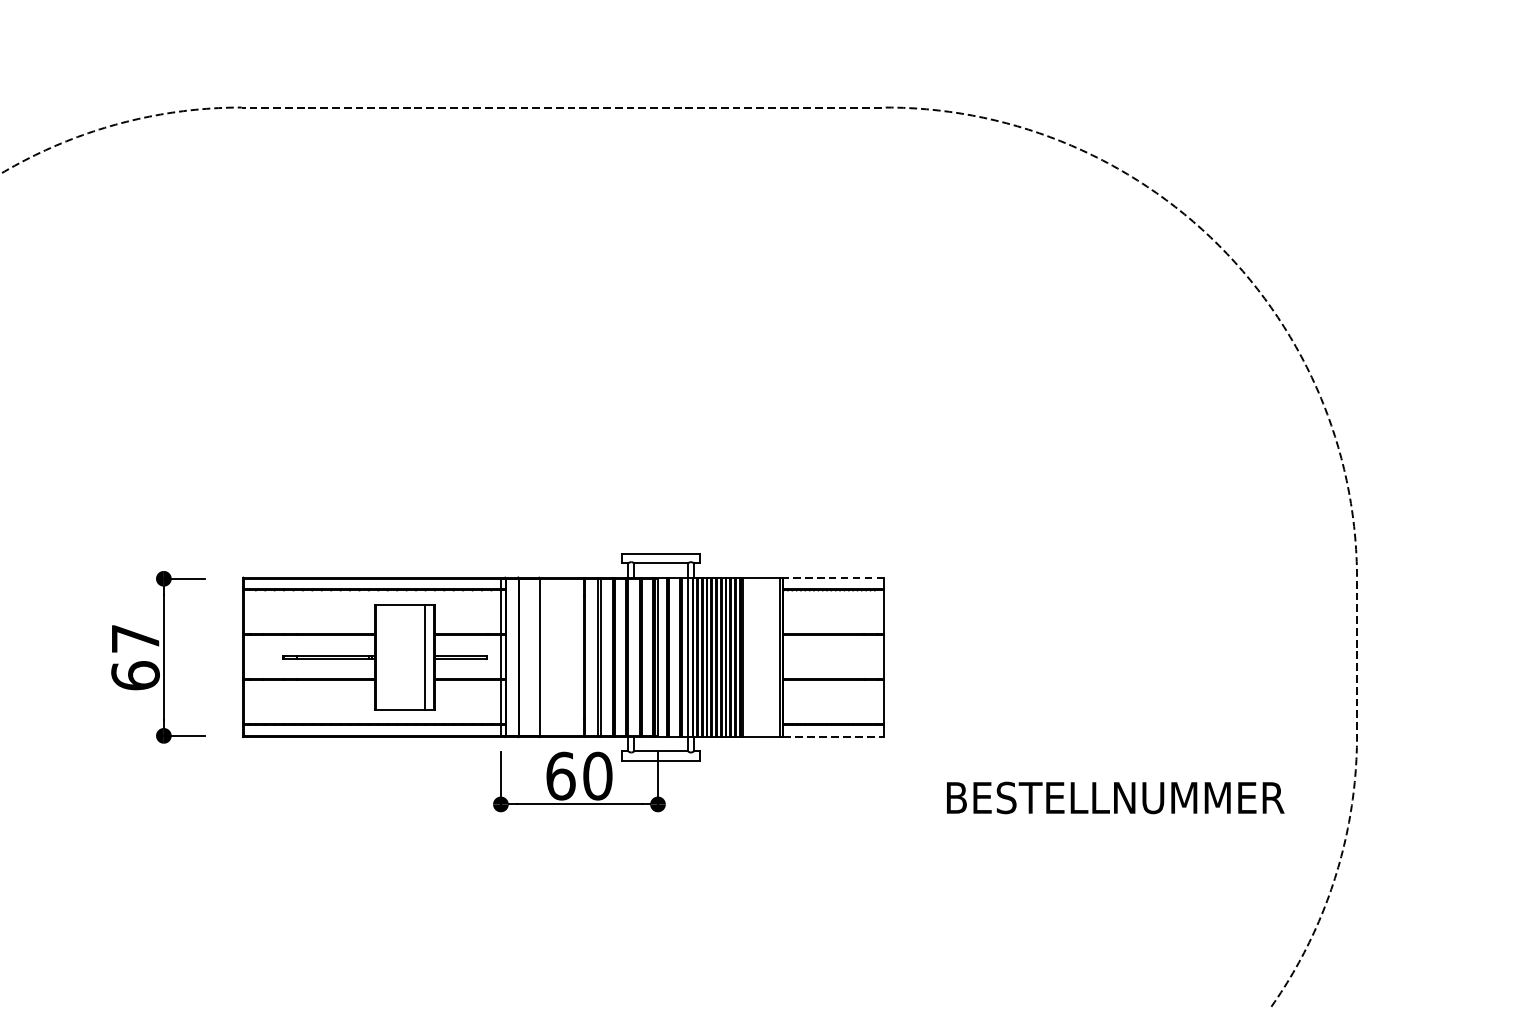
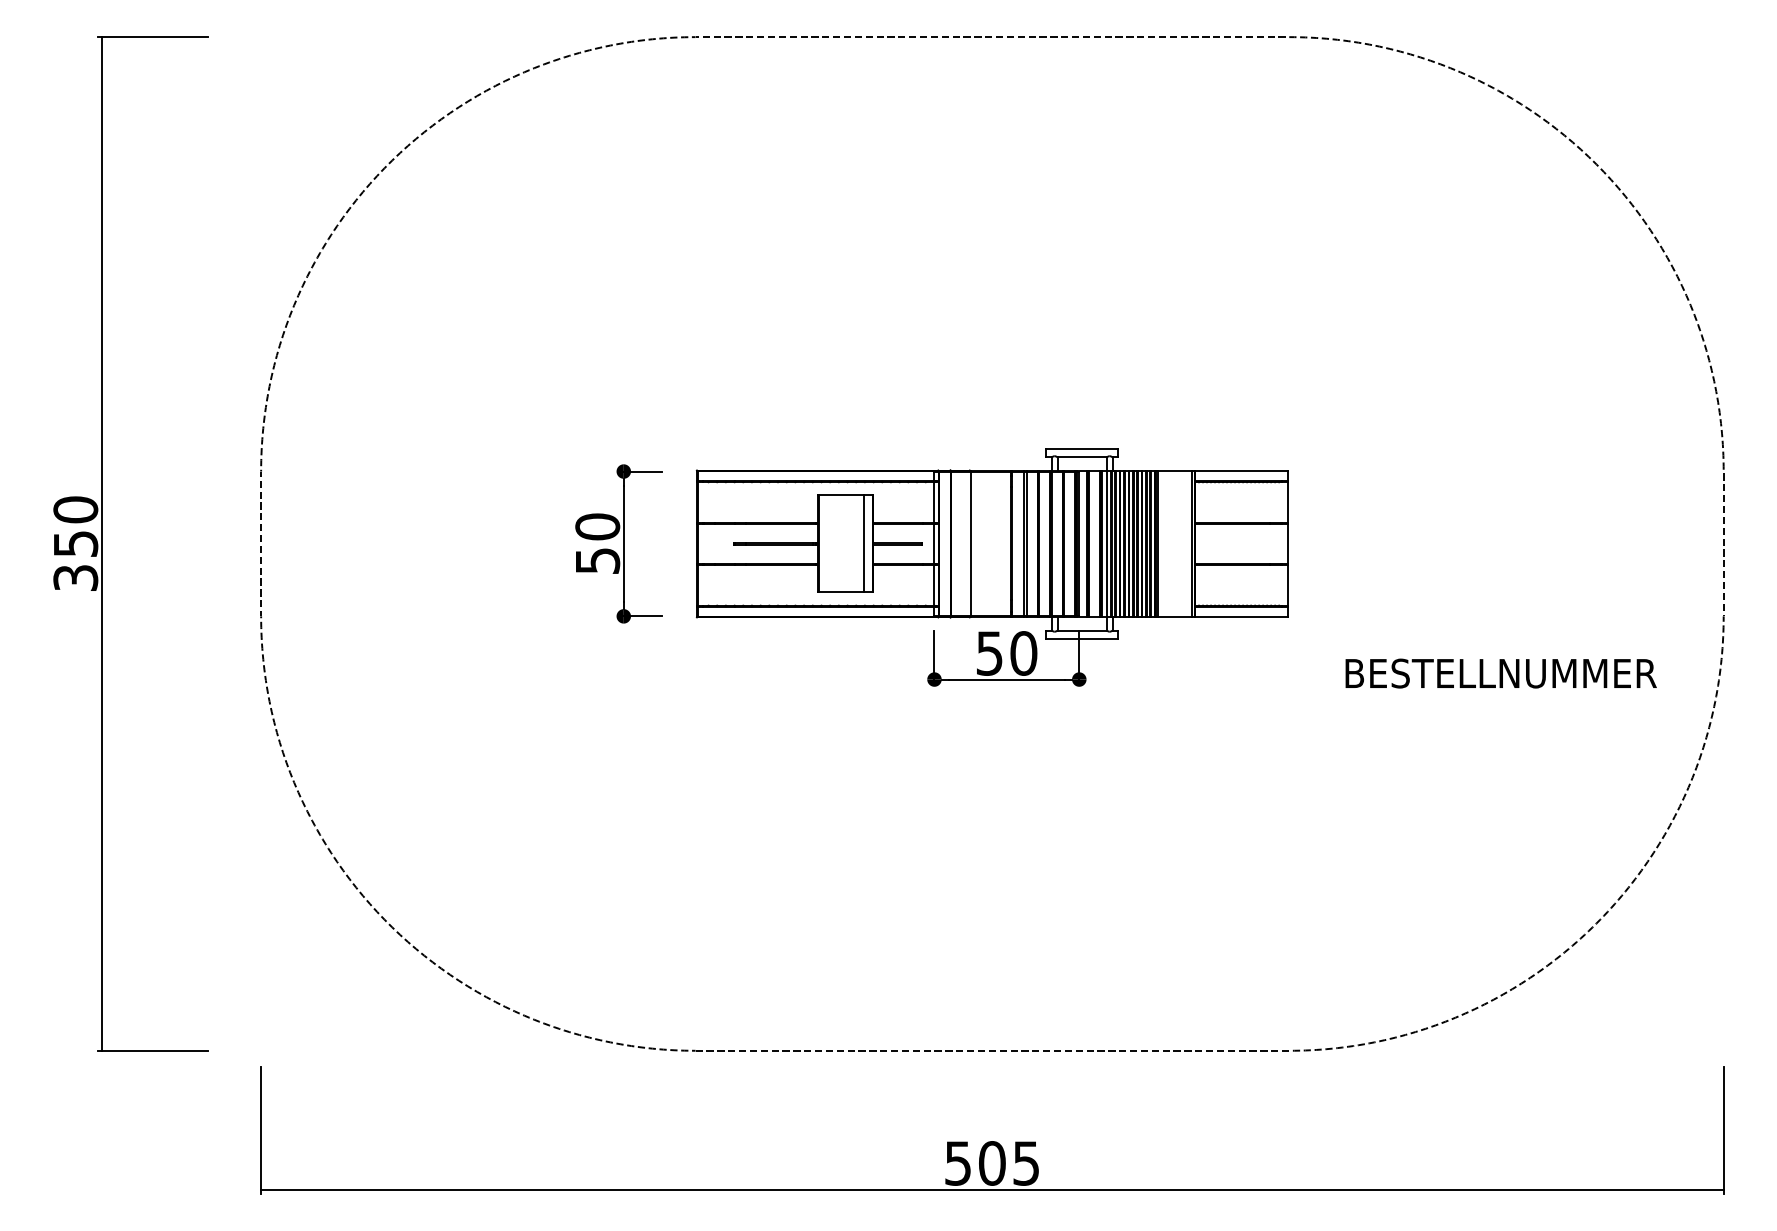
line: (832, 577) -> (1240, 470), dashed -> solid
text: (135, 656) -> (597, 543), 67 -> 50
line: (833, 737) -> (1241, 617), dashed -> solid
text: (560, 776) -> (989, 653), 60 -> 50

